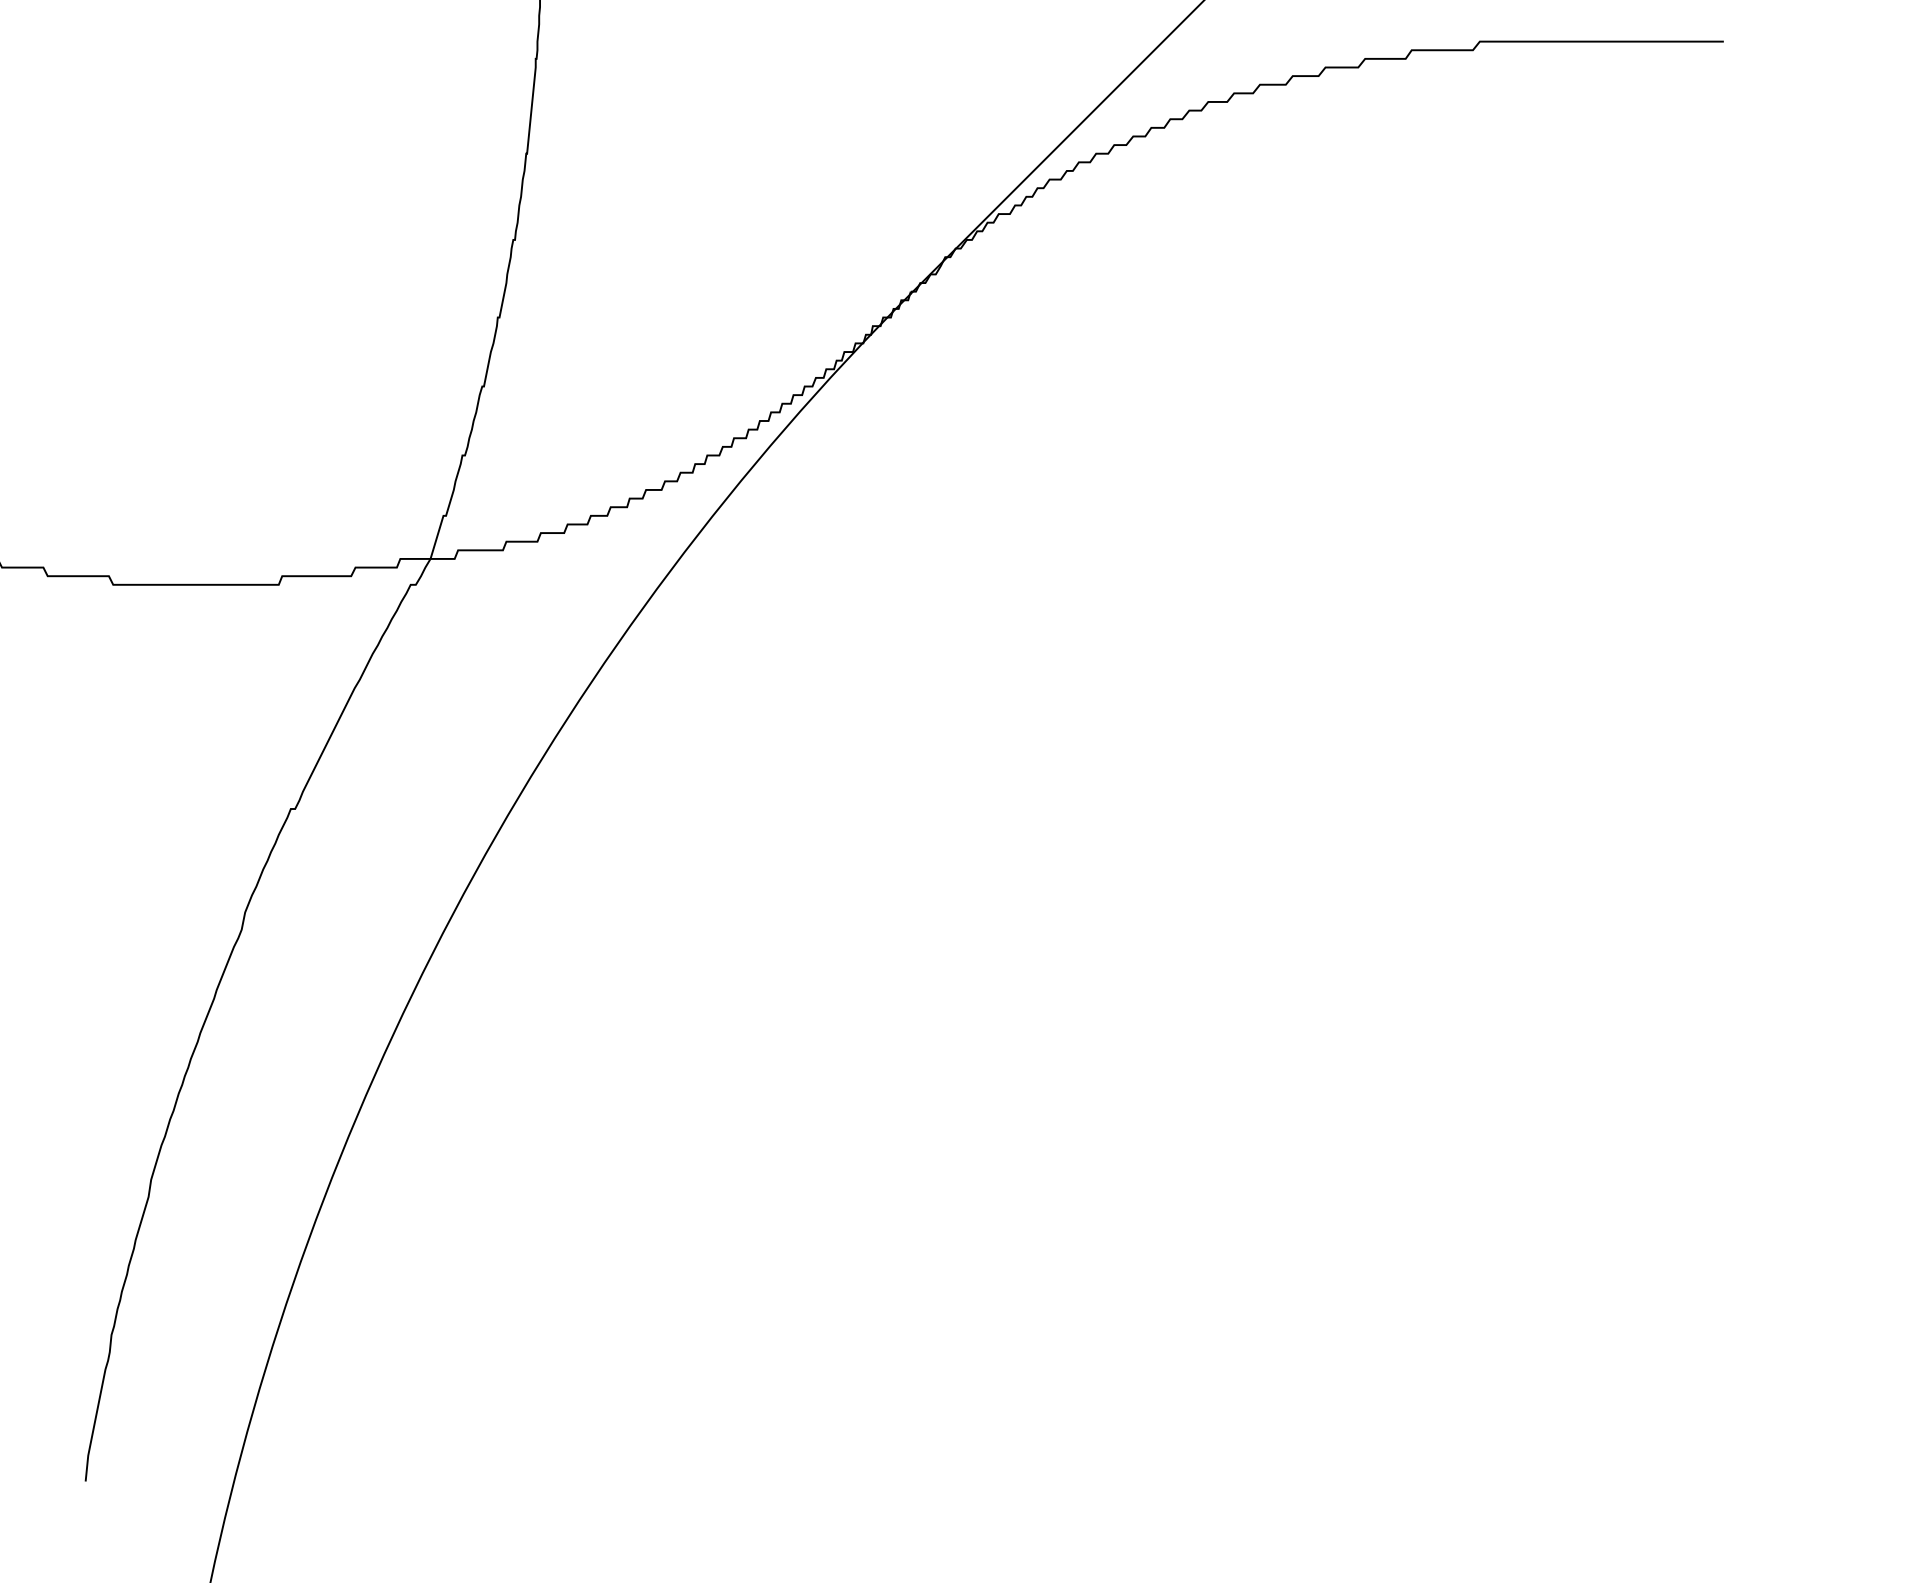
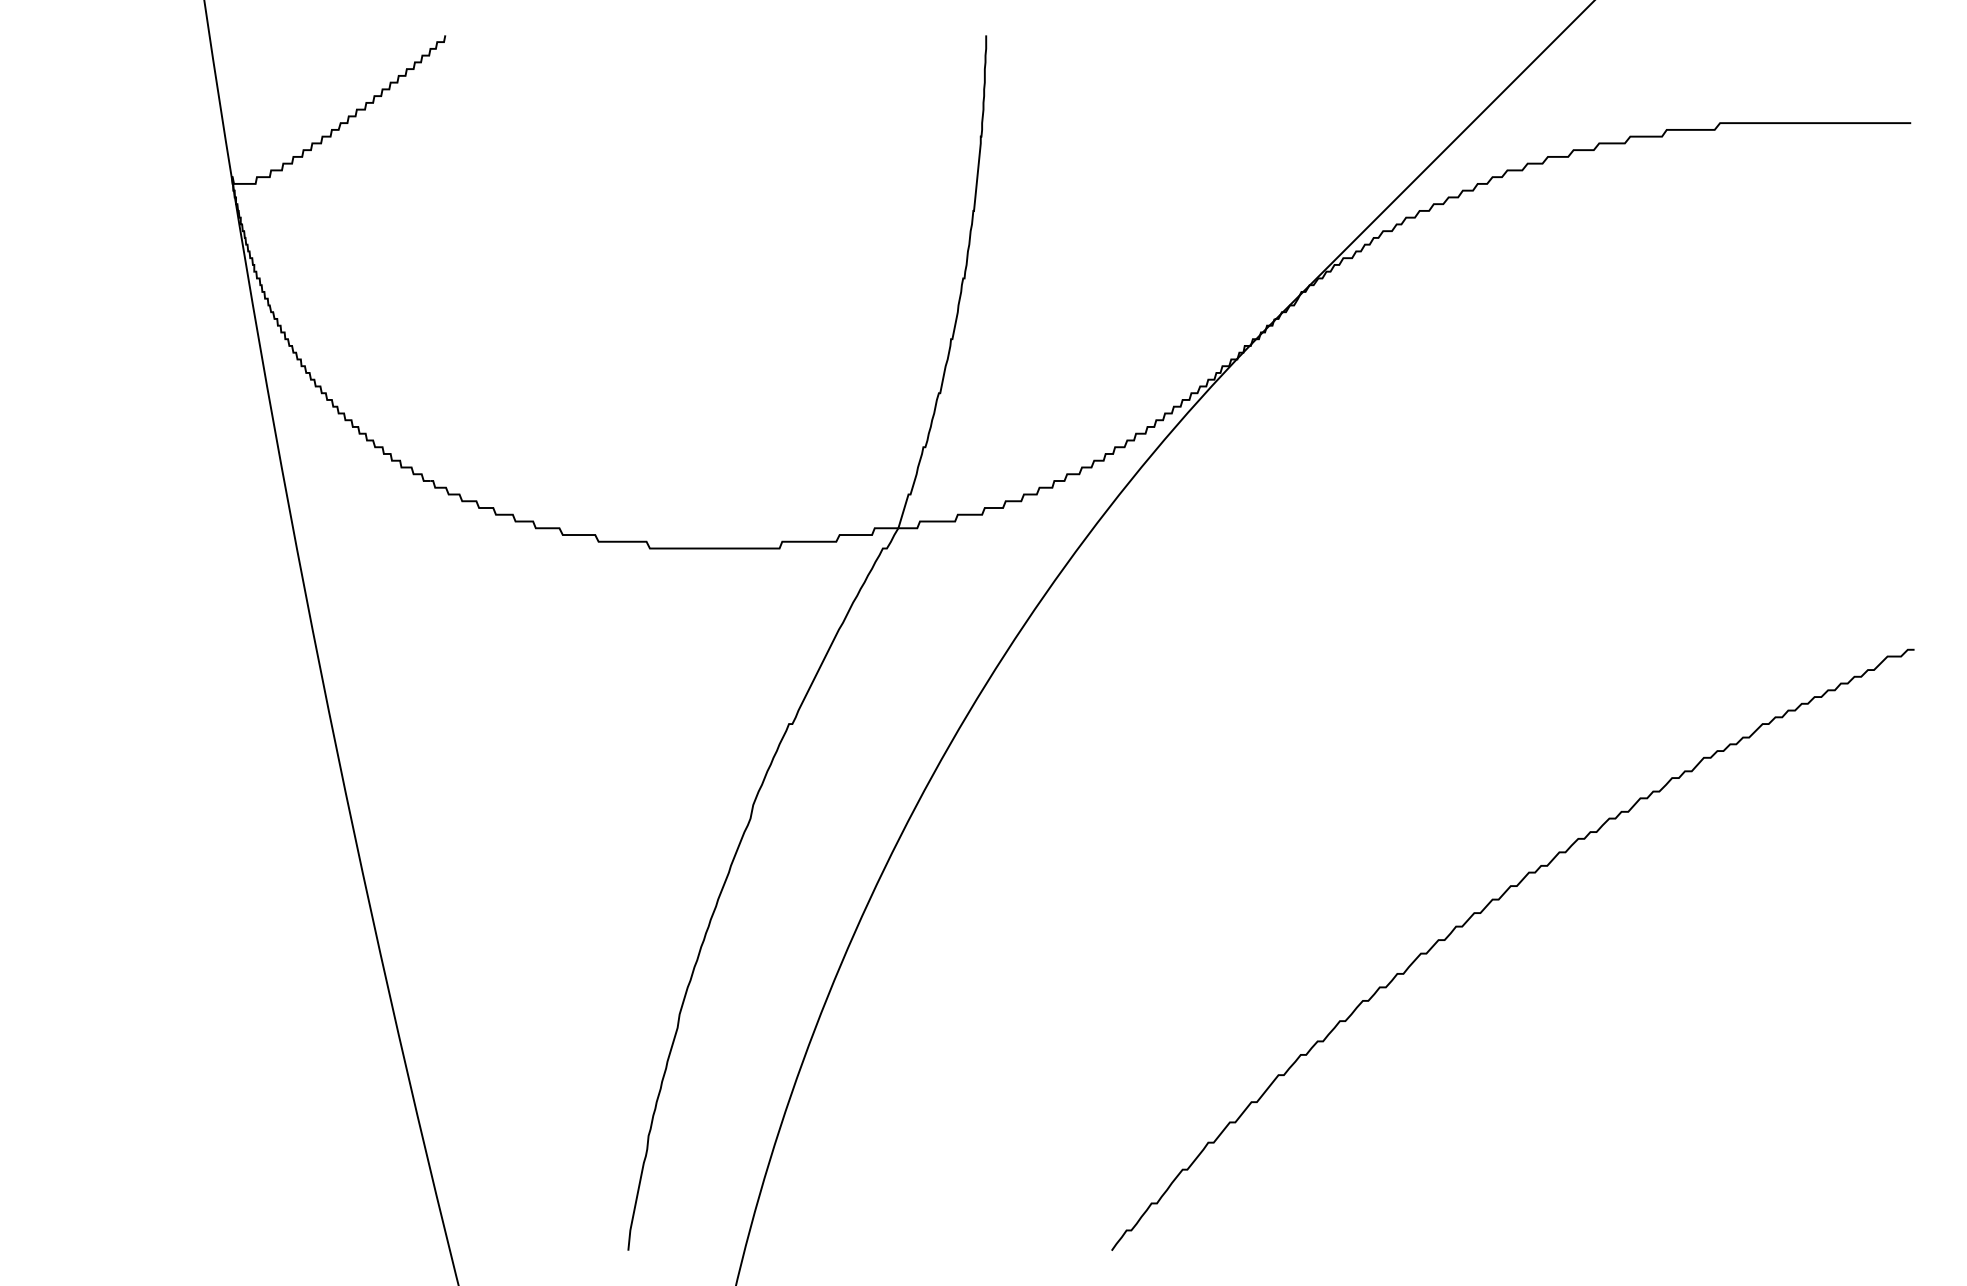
curve: (1175, 1050) -> (1481, 913), added

